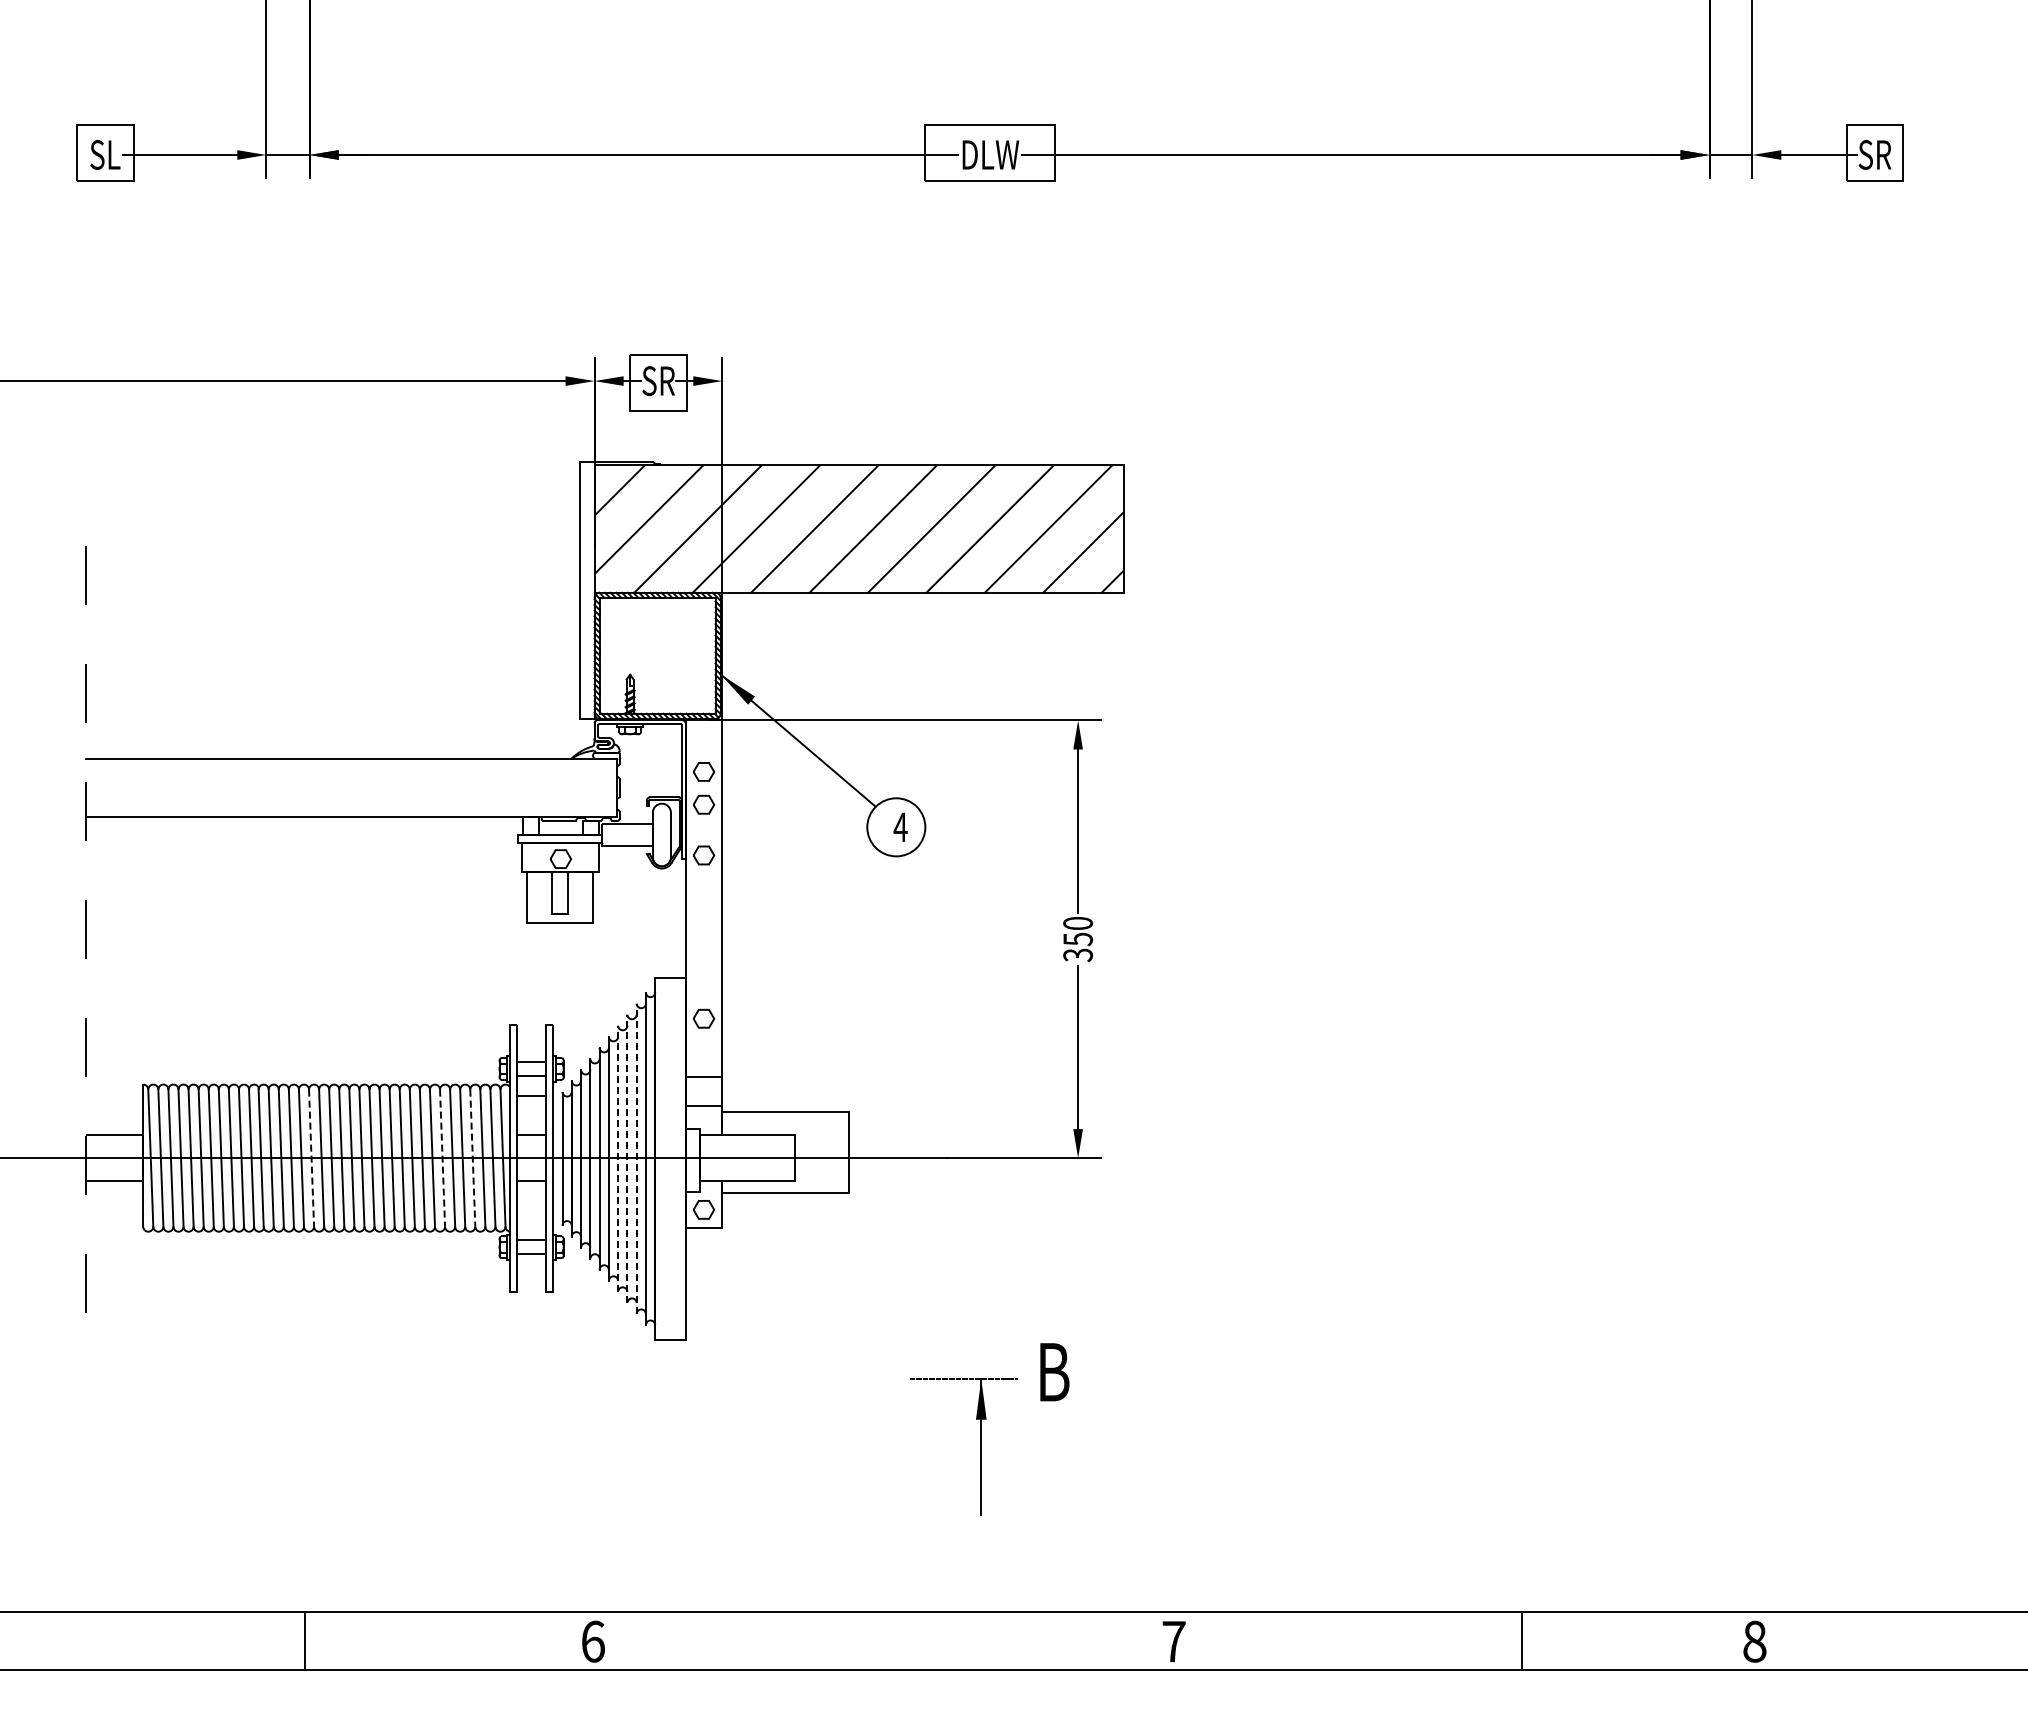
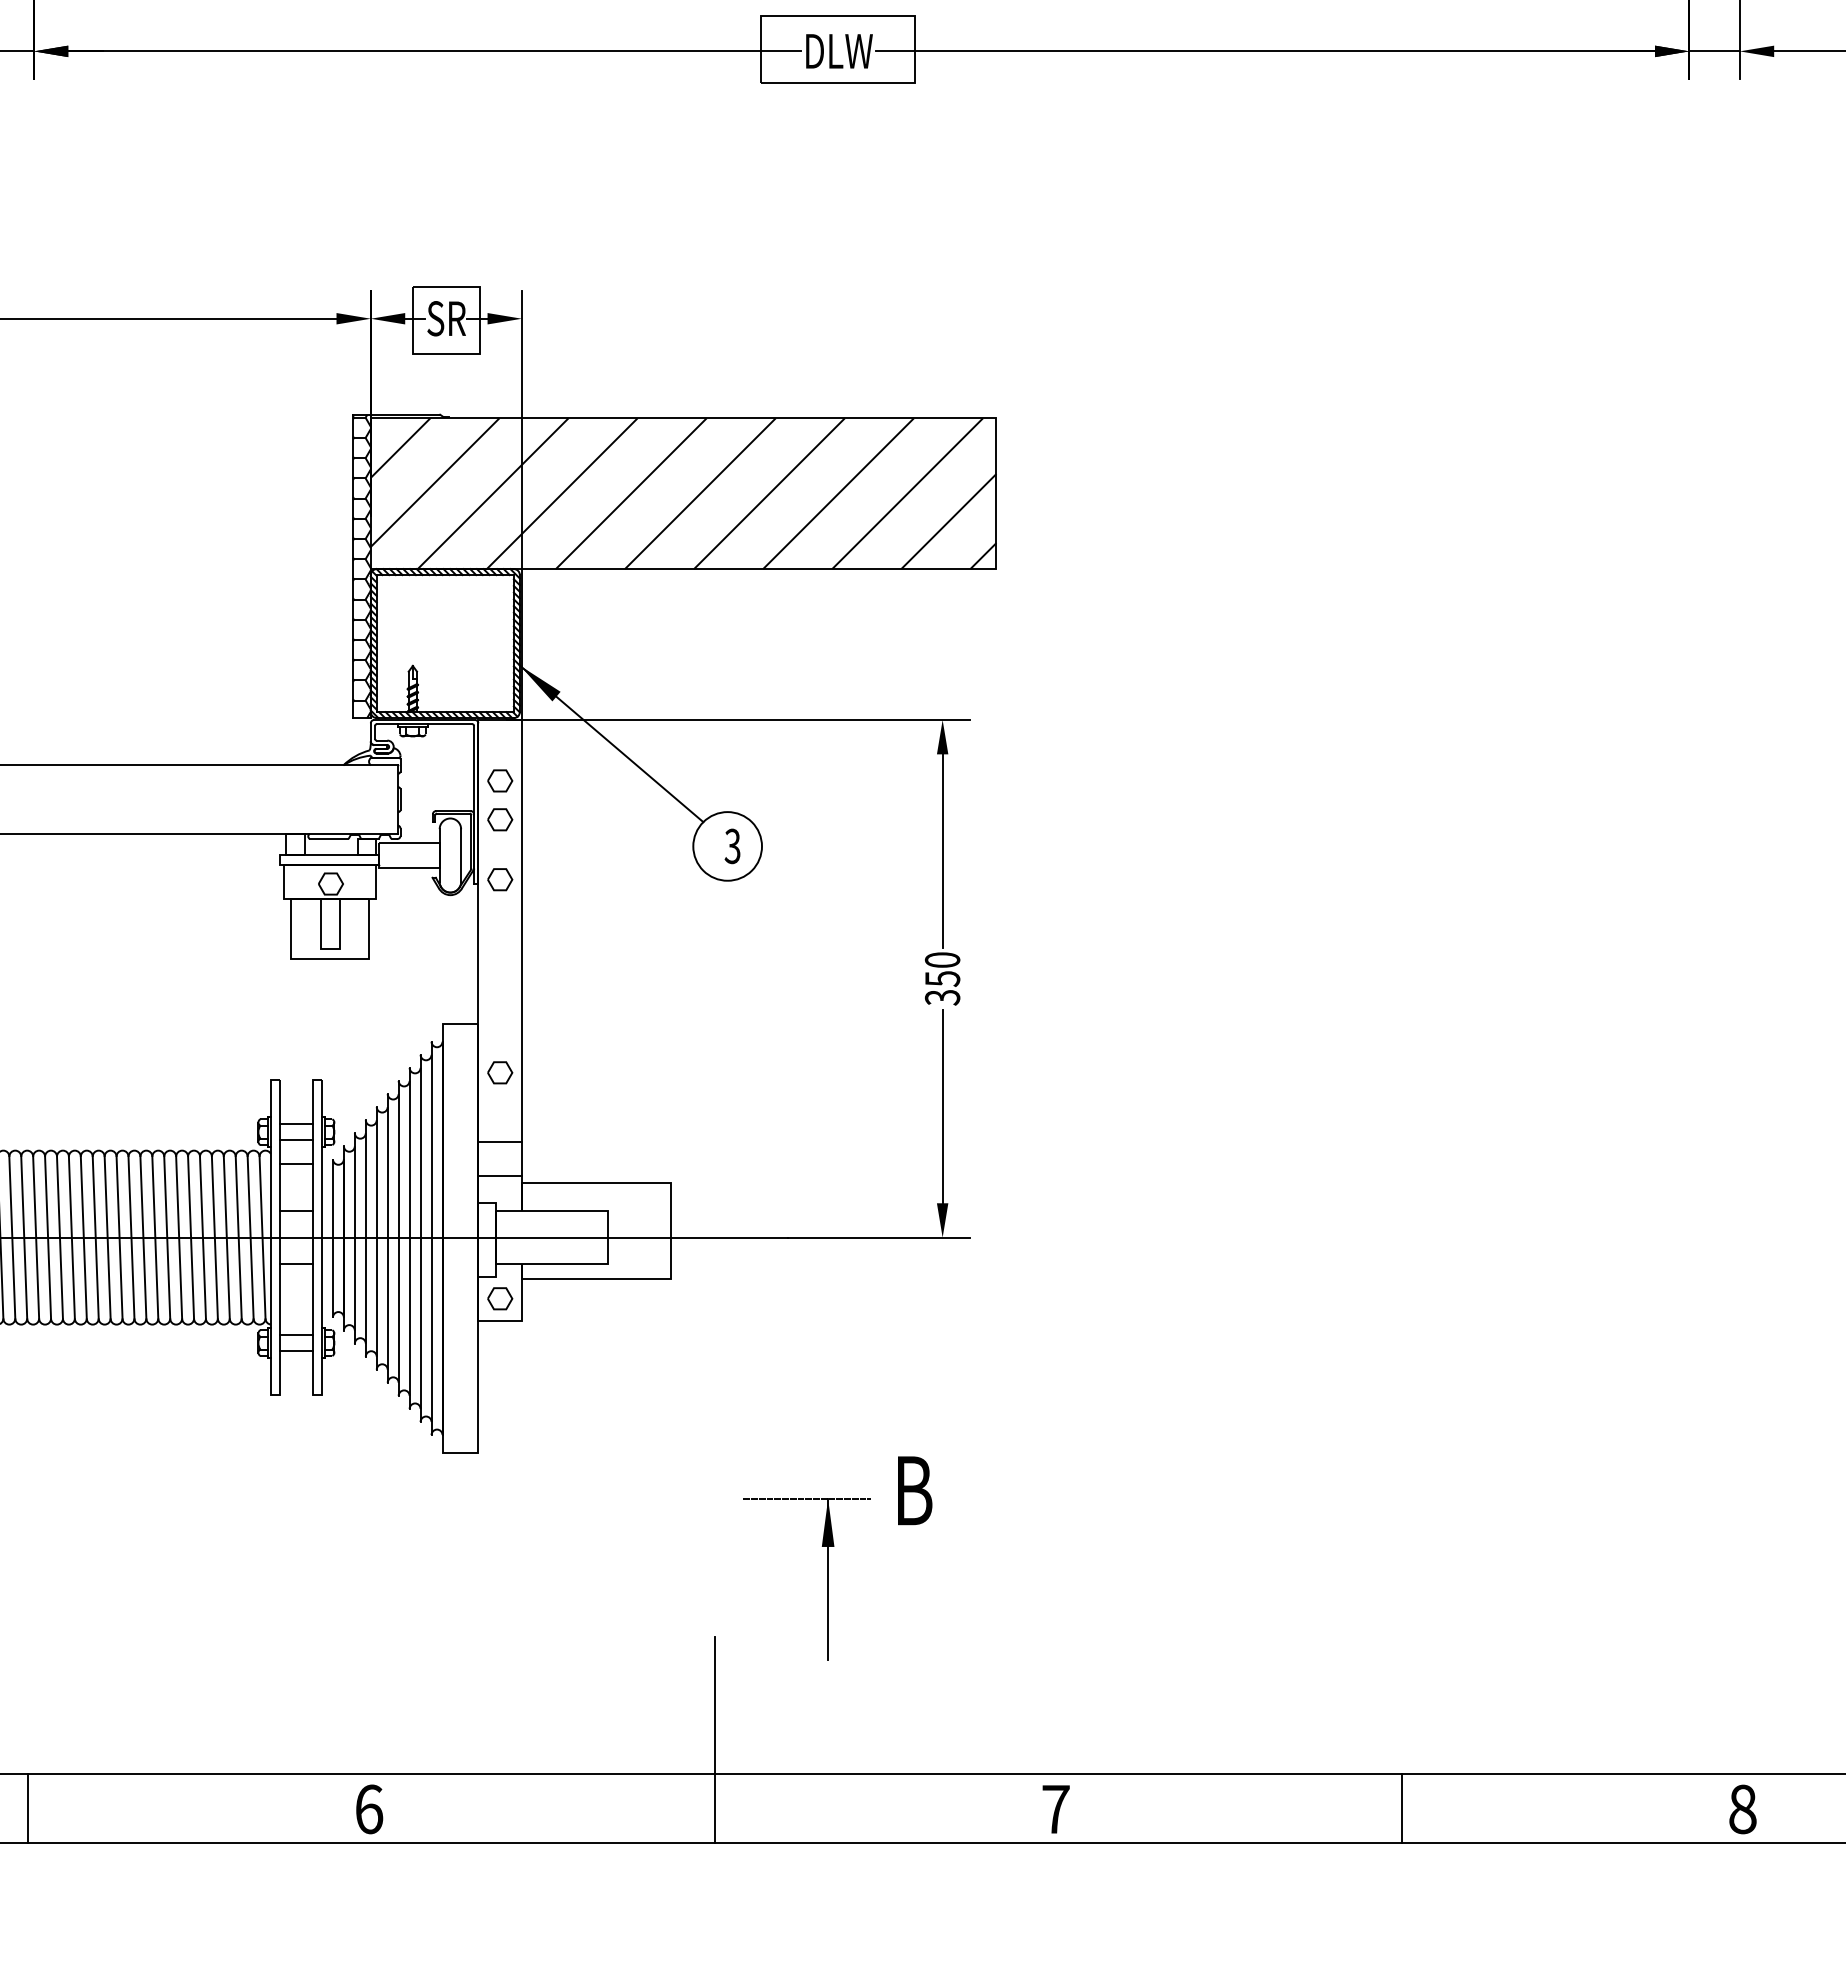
hatch: (586, 590) -> (361, 566), added
text: (900, 827) -> (732, 846), 4 -> 3
line: (311, 1158) -> (36, 1238), dashed -> solid
line: (442, 1158) -> (190, 1238), dashed -> solid
line: (472, 1158) -> (226, 1238), dashed -> solid
line: (618, 1158) -> (399, 1238), dashed -> solid
line: (627, 1158) -> (409, 1238), dashed -> solid
line: (636, 1158) -> (420, 1238), dashed -> solid
line: (885, 1582) -> (714, 1739), added
line: (1521, 1641) -> (1401, 1809), moved

